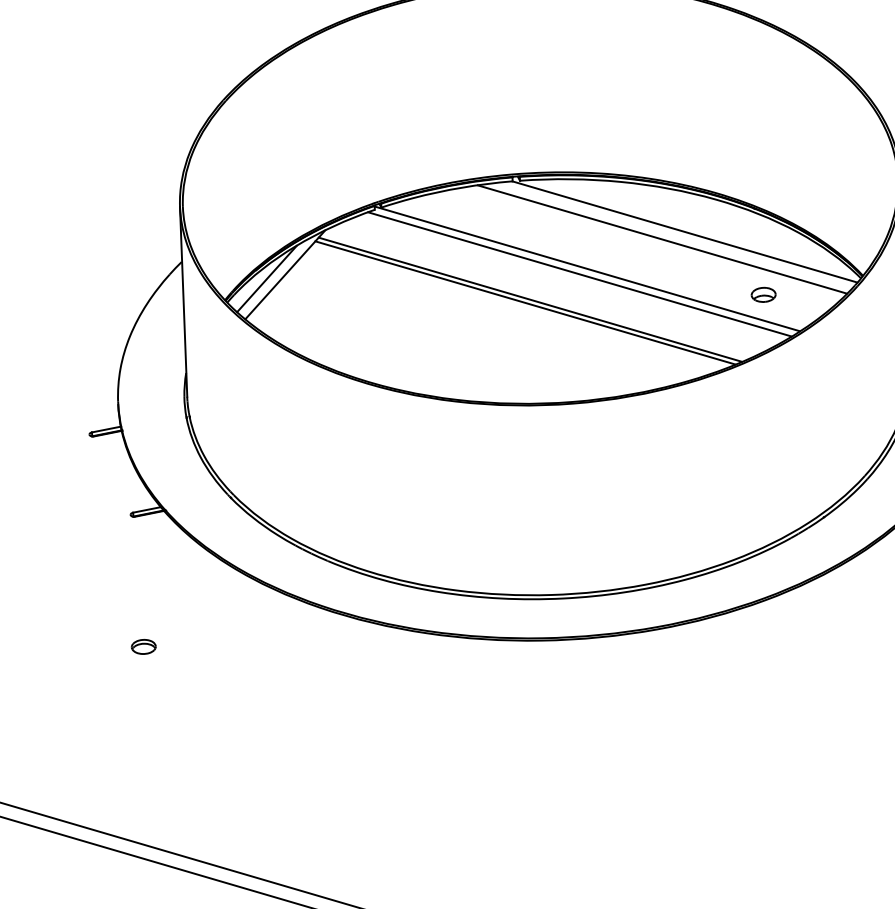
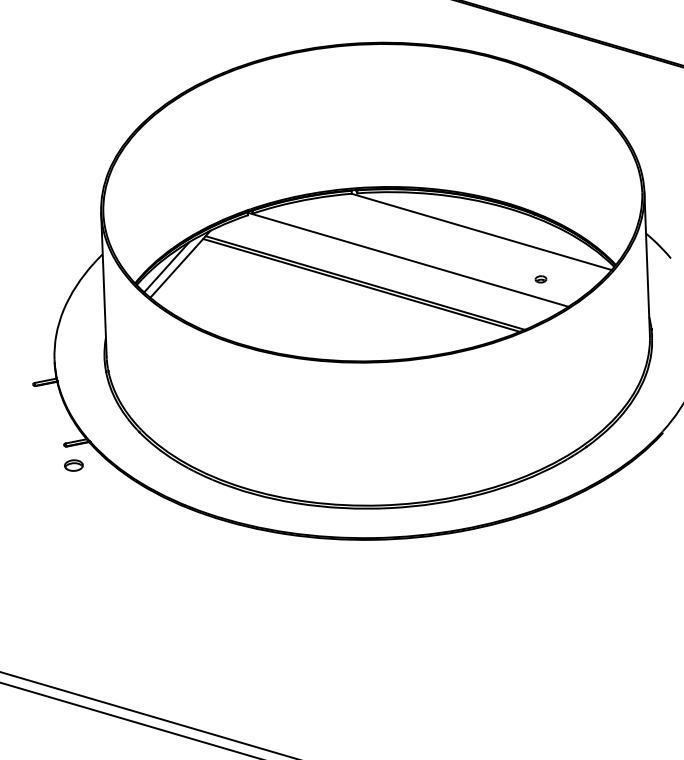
line: (662, 239) -> (464, 237), removed
line: (579, 273) -> (402, 263), removed
part: (763, 295) -> (540, 279), size x0.6
part: (143, 646) -> (73, 465), moved

